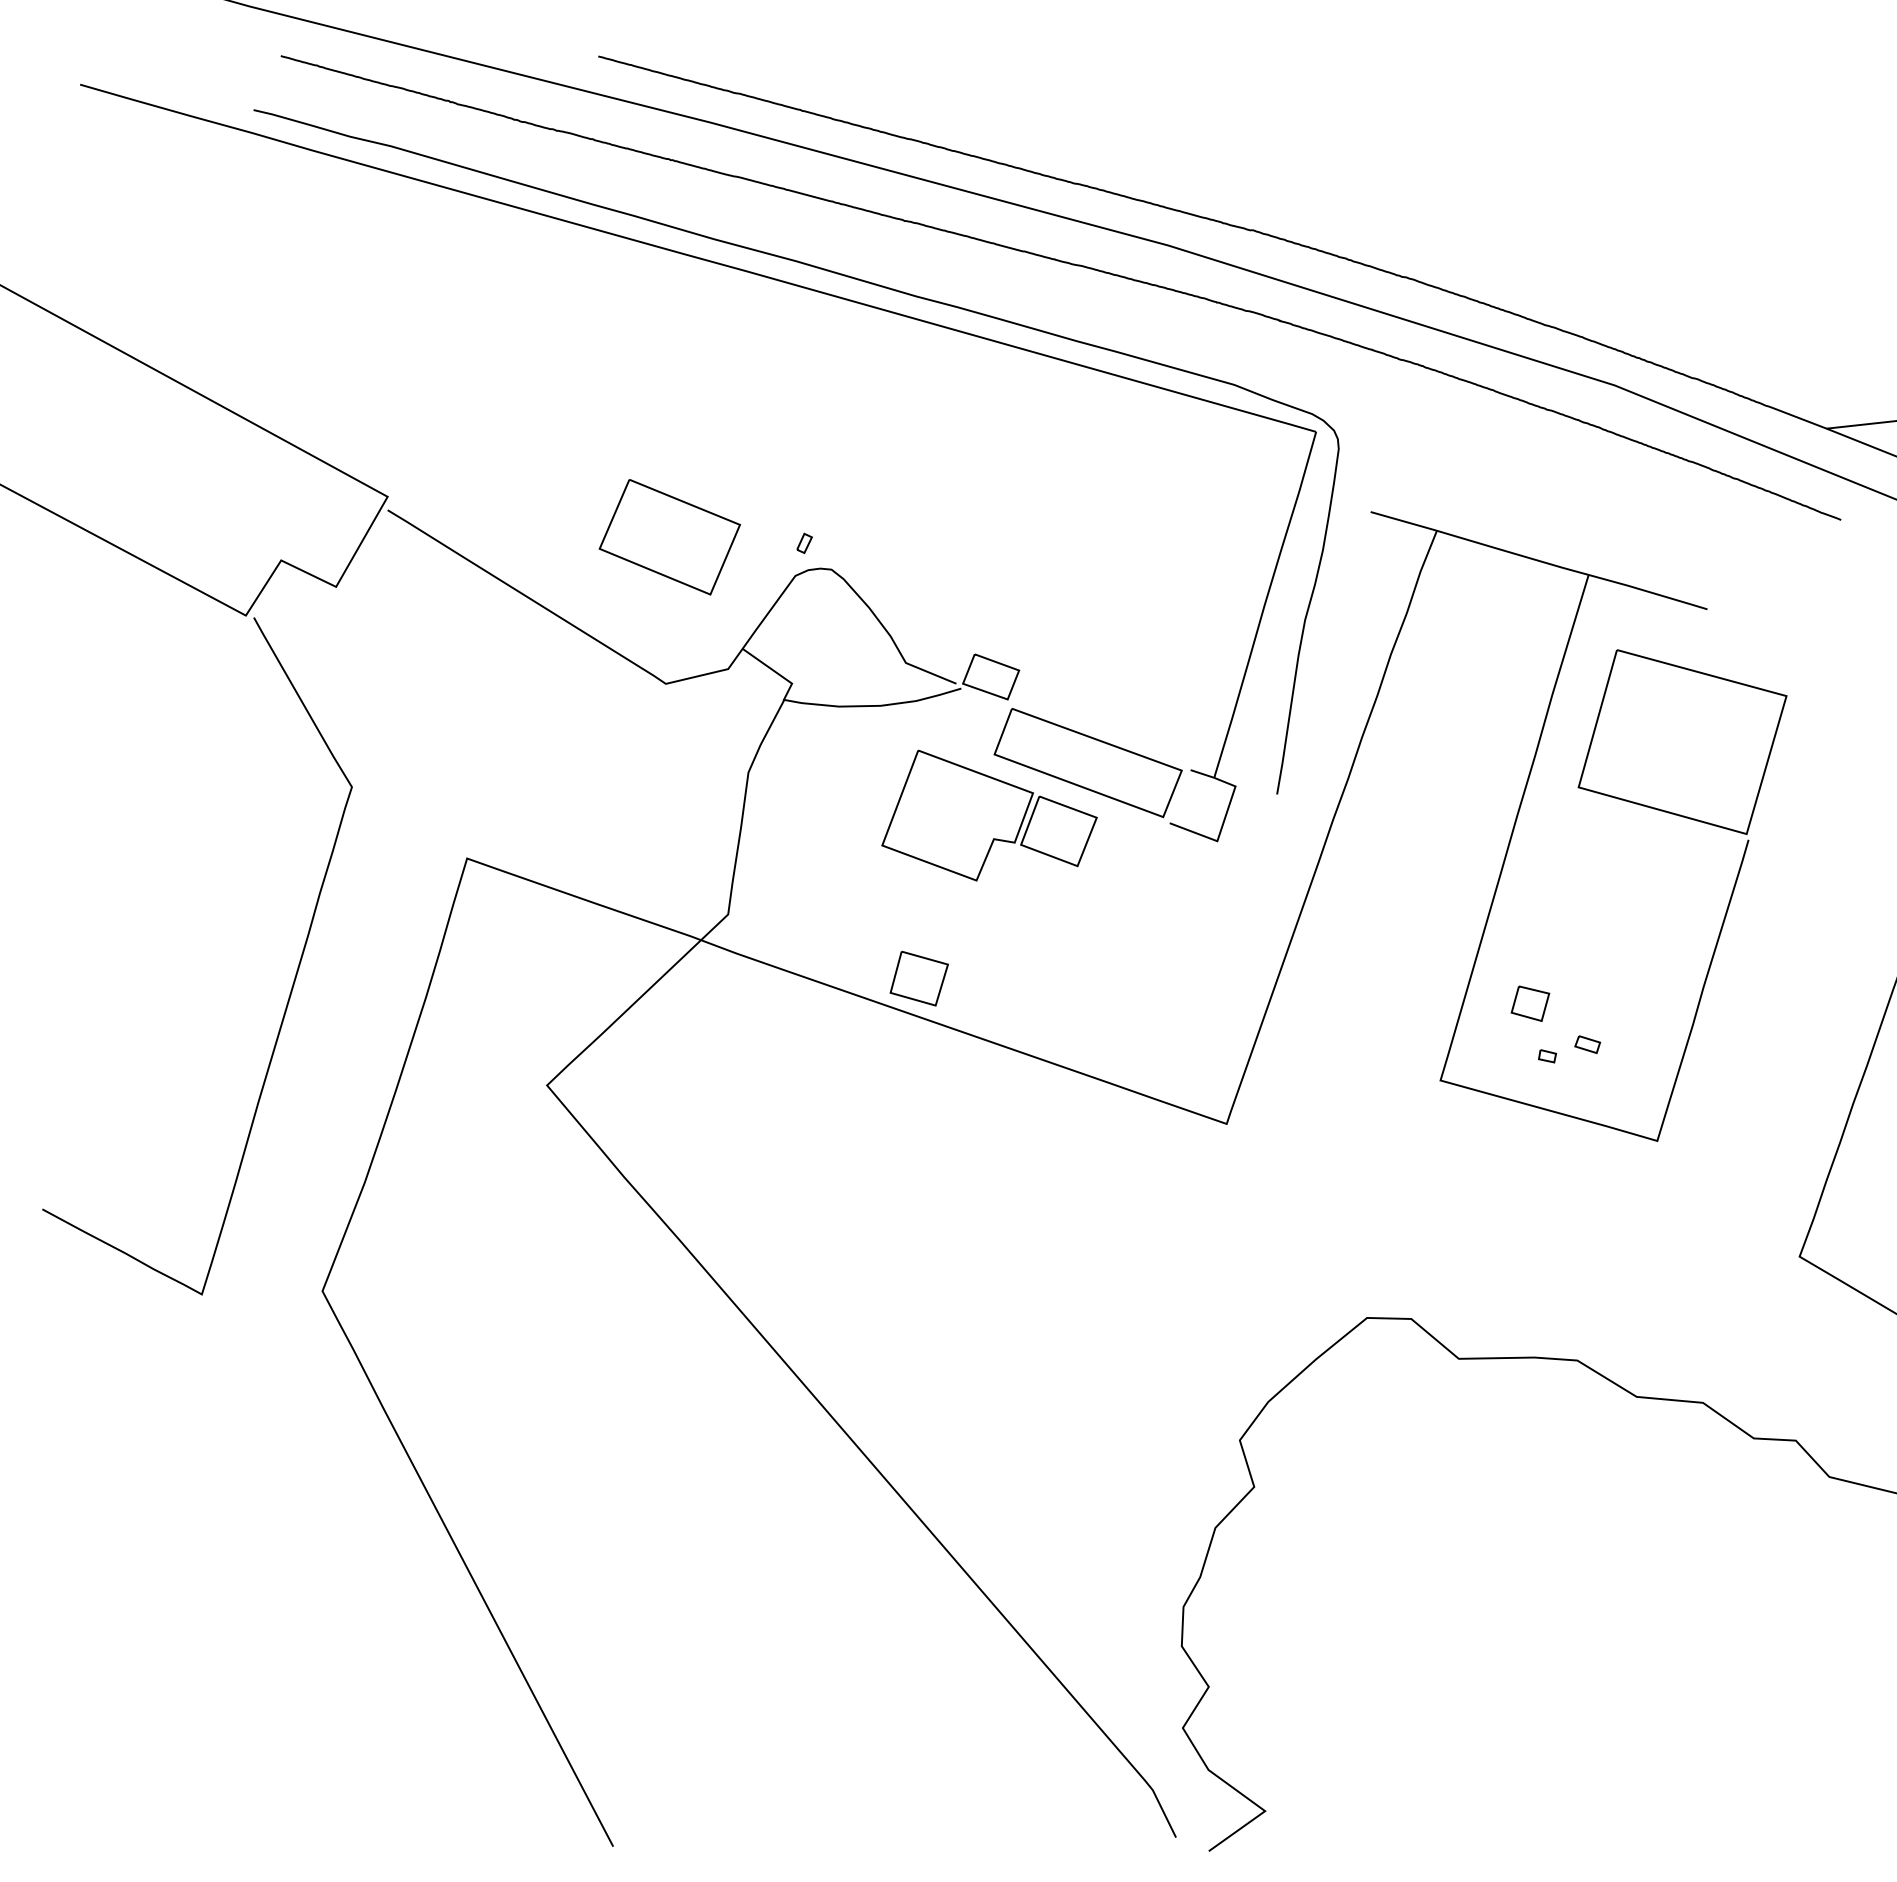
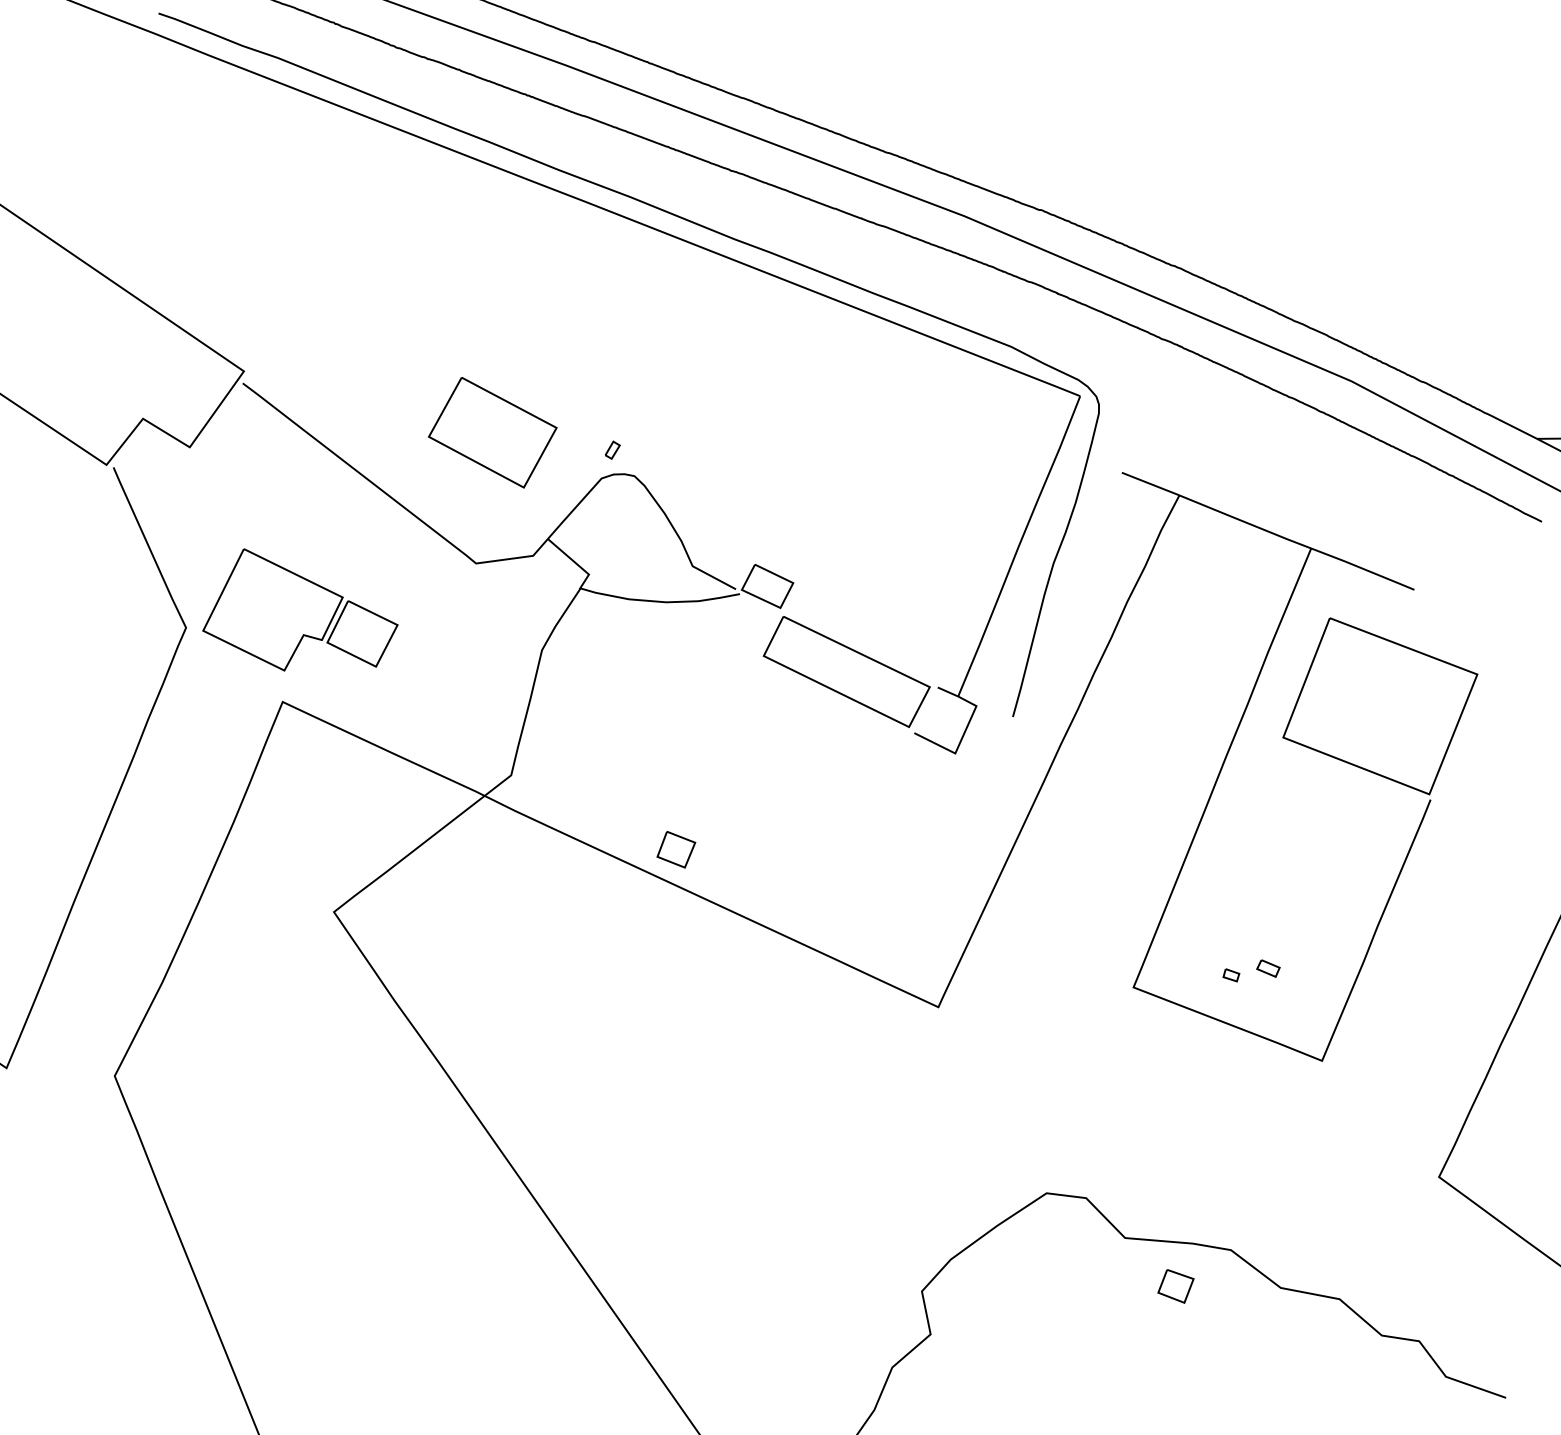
part: (989, 815) -> (301, 613), moved
part: (918, 978) -> (675, 849), size x0.7
part: (1530, 1003) -> (1176, 1286), moved

